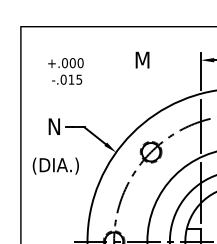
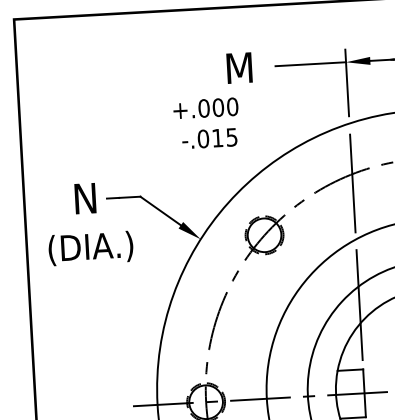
line: (181, 60) -> (310, 64), added
text: (65, 71) -> (205, 123), moved
text: (55, 165) -> (90, 247), moved

